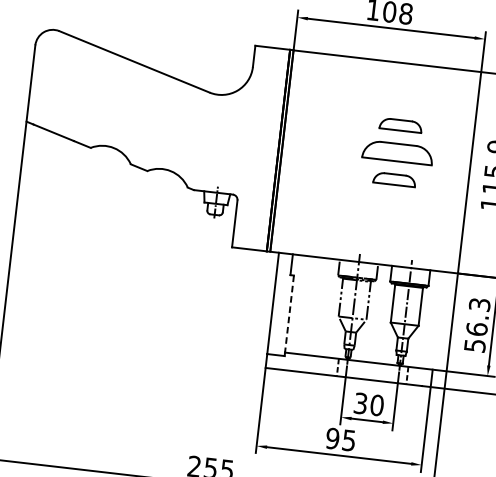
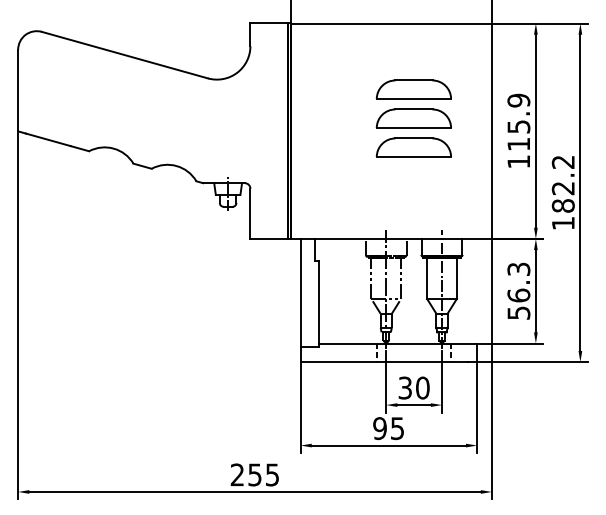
part: (400, 125) -> (413, 89), size x1.67
part: (394, 179) -> (413, 147), size x1.67
line: (289, 316) -> (319, 304), dashed -> solid

